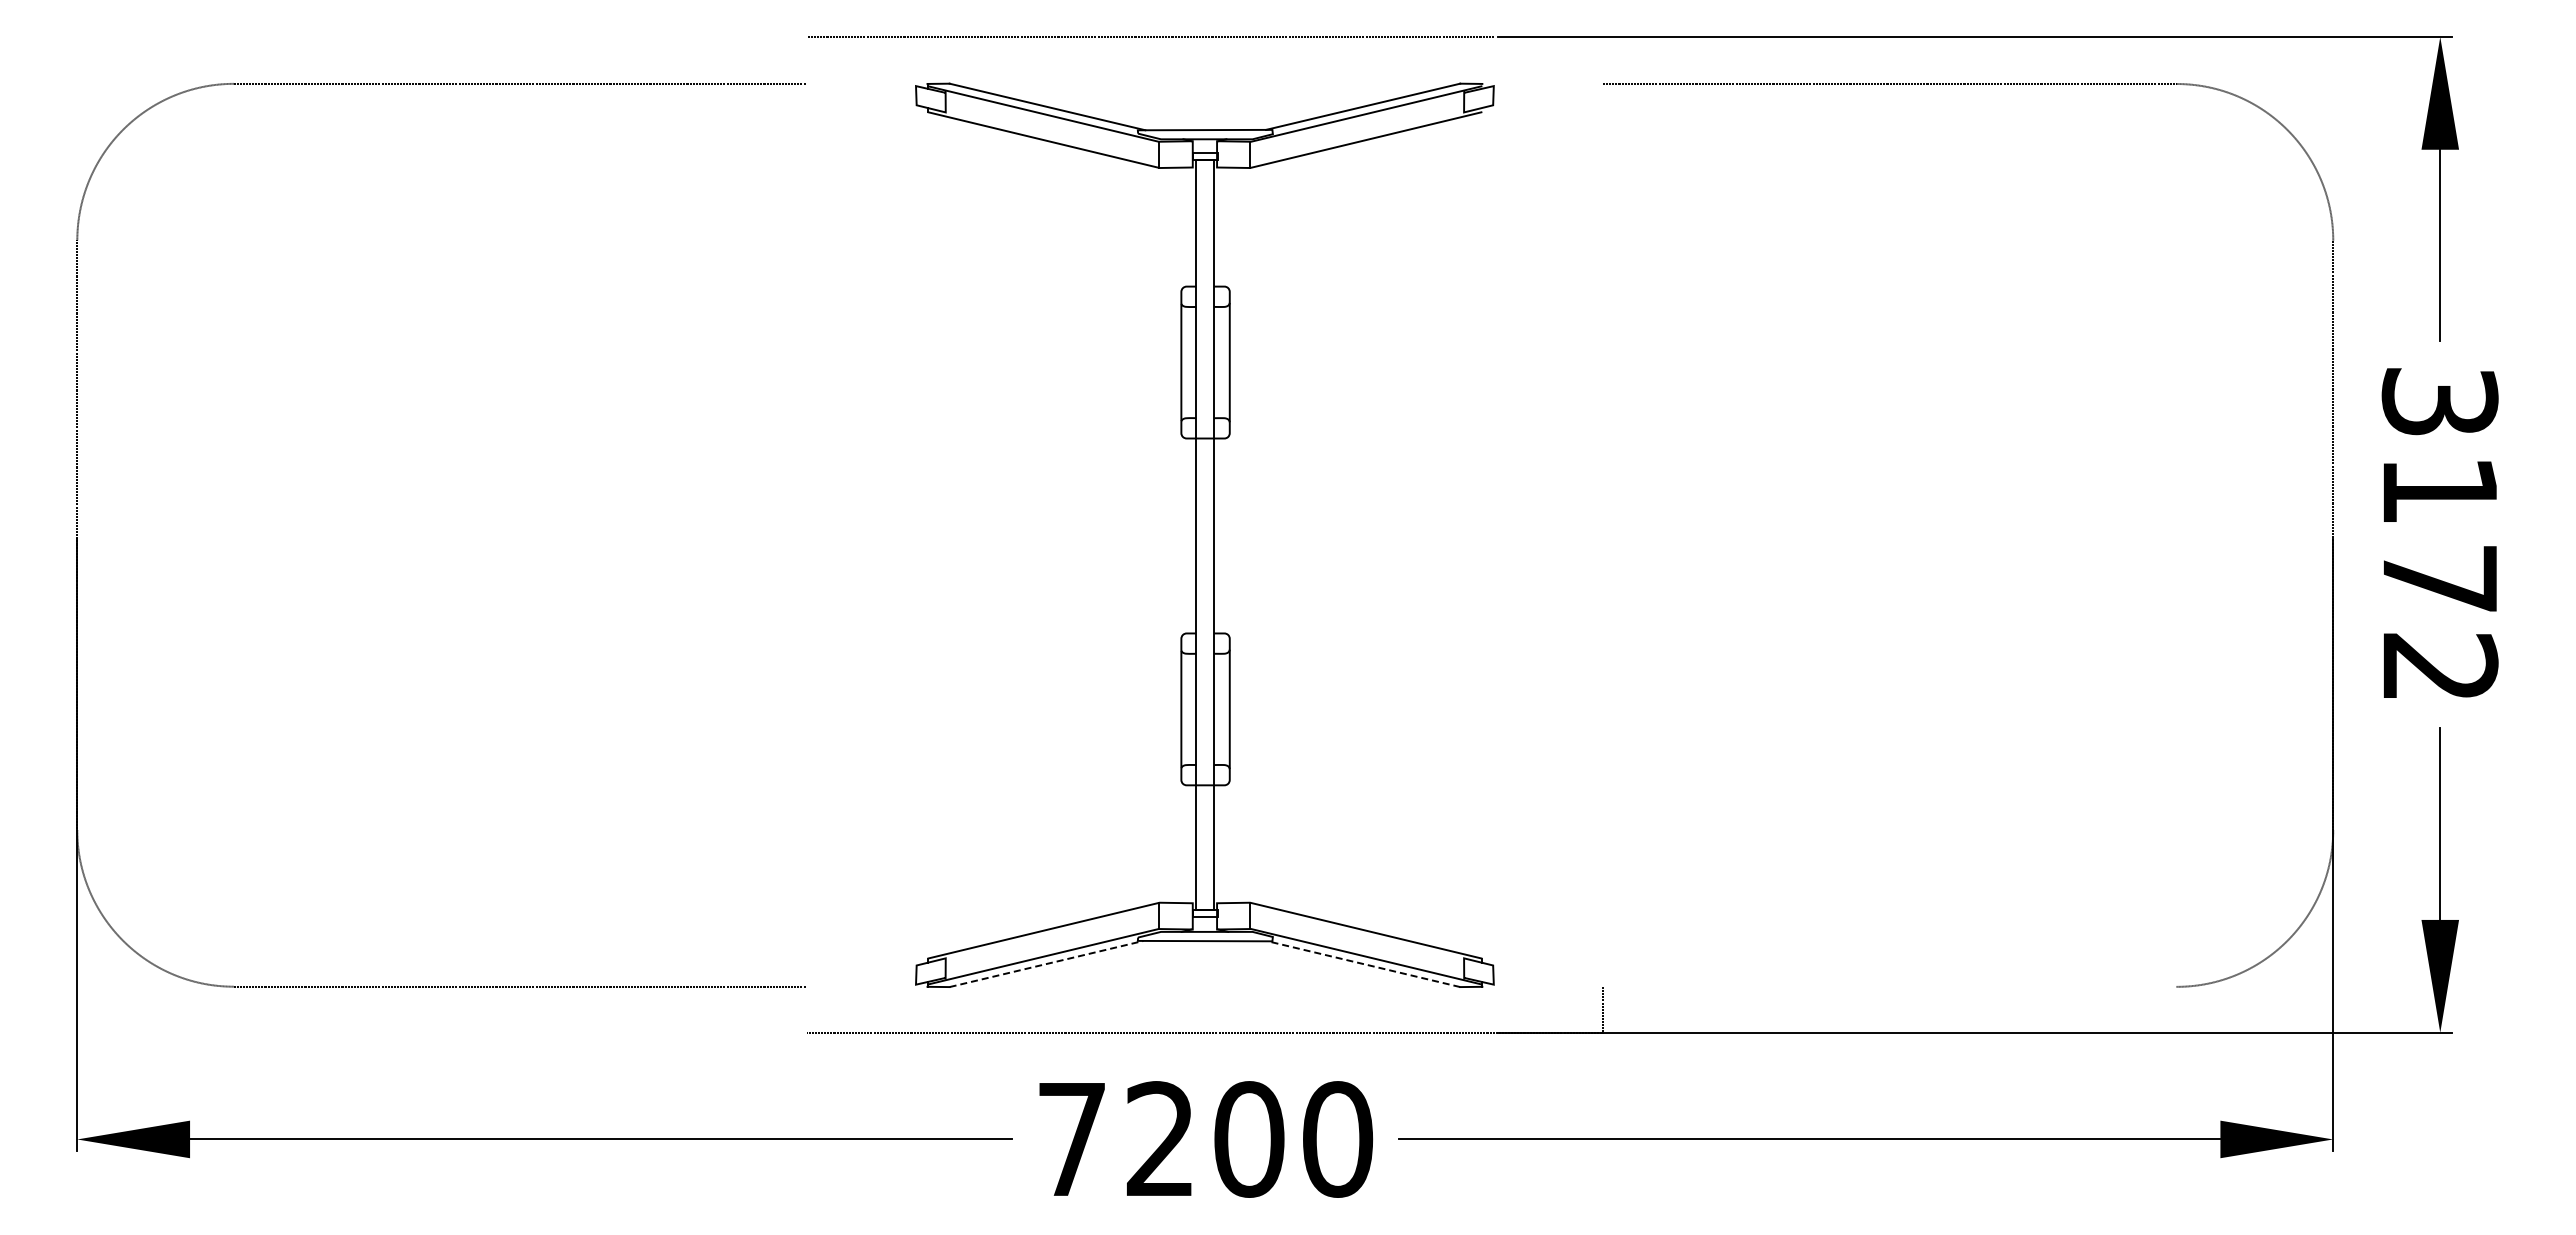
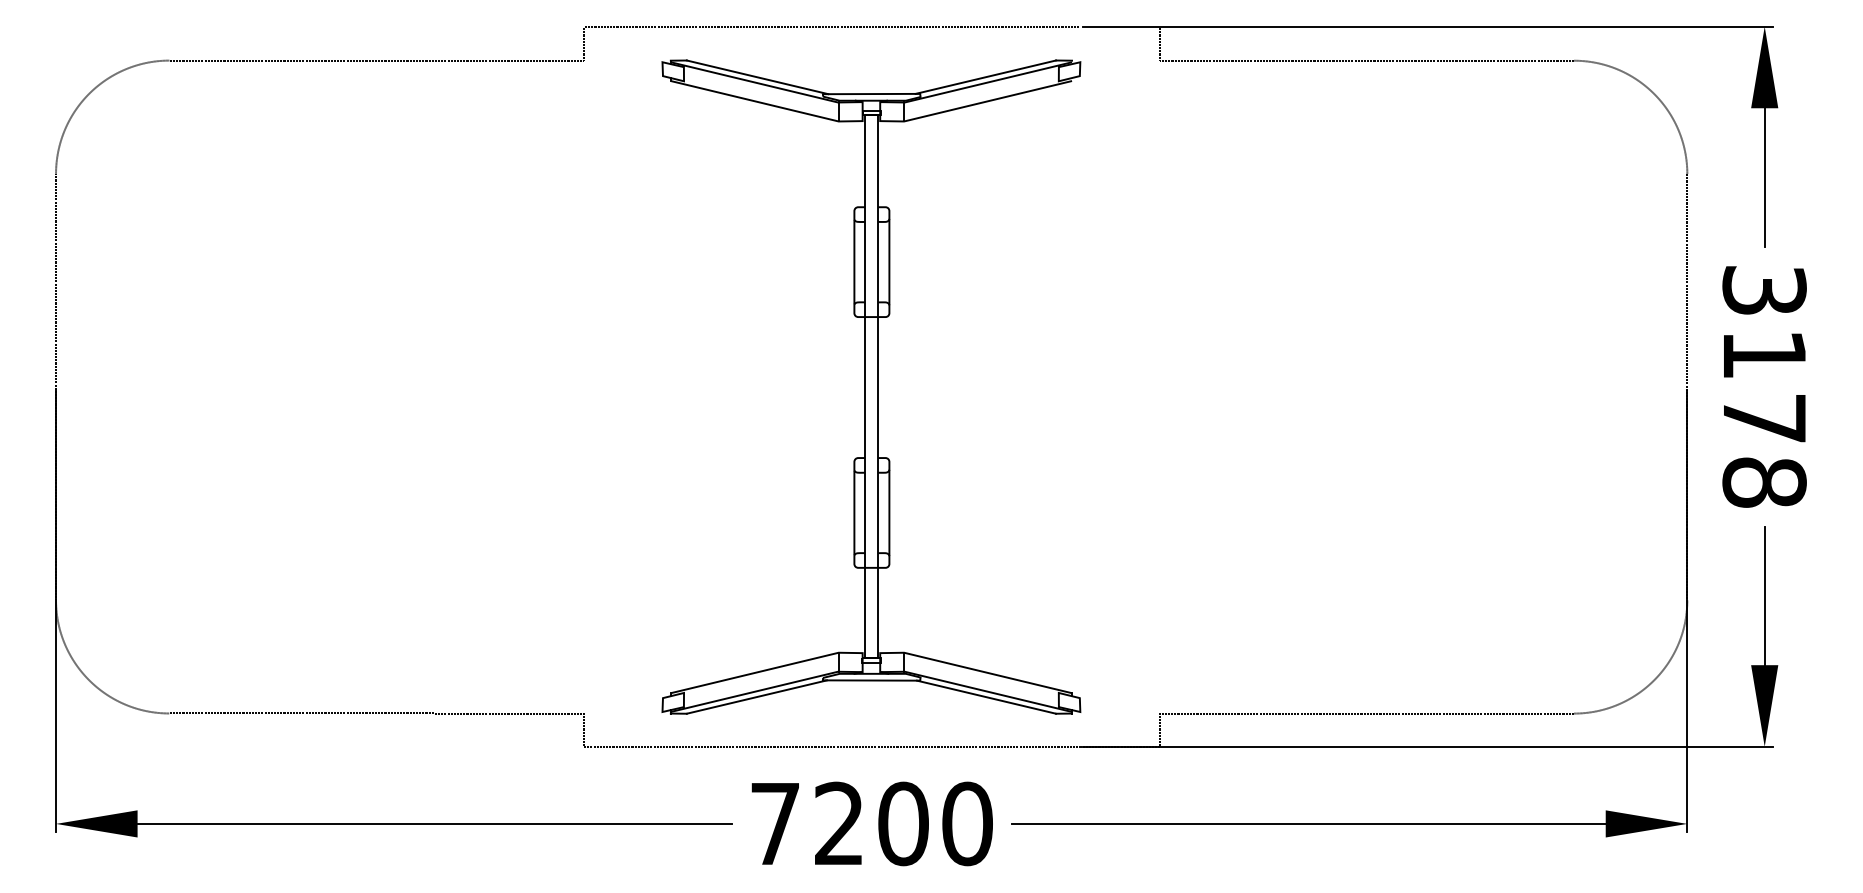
line: (807, 59) -> (584, 43), added
line: (1603, 59) -> (1159, 43), added
text: (2439, 667) -> (1764, 482), 3172 -> 3178
line: (1046, 964) -> (756, 697), dashed -> solid
line: (1364, 964) -> (986, 697), dashed -> solid
line: (1889, 986) -> (1366, 713), added
line: (807, 1009) -> (584, 729), added

